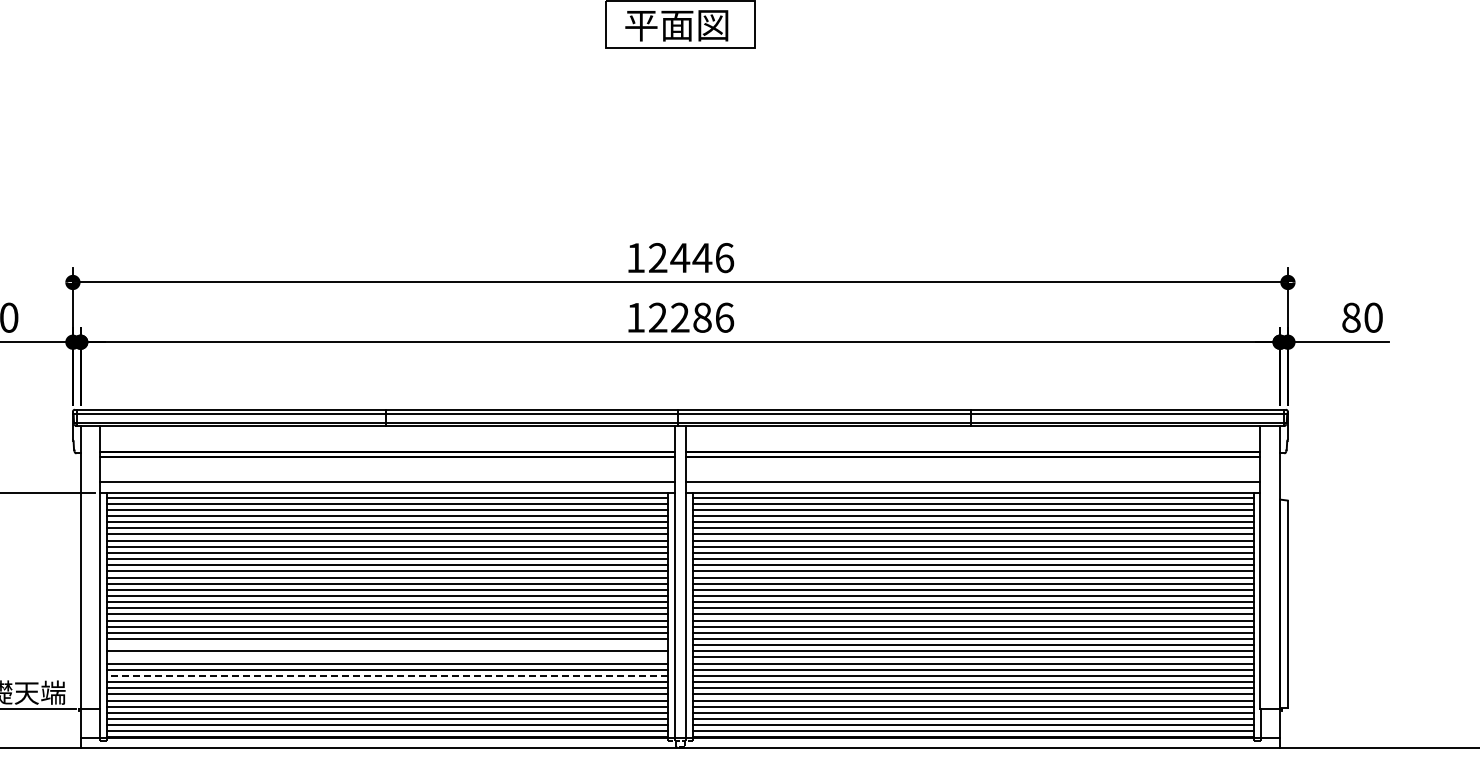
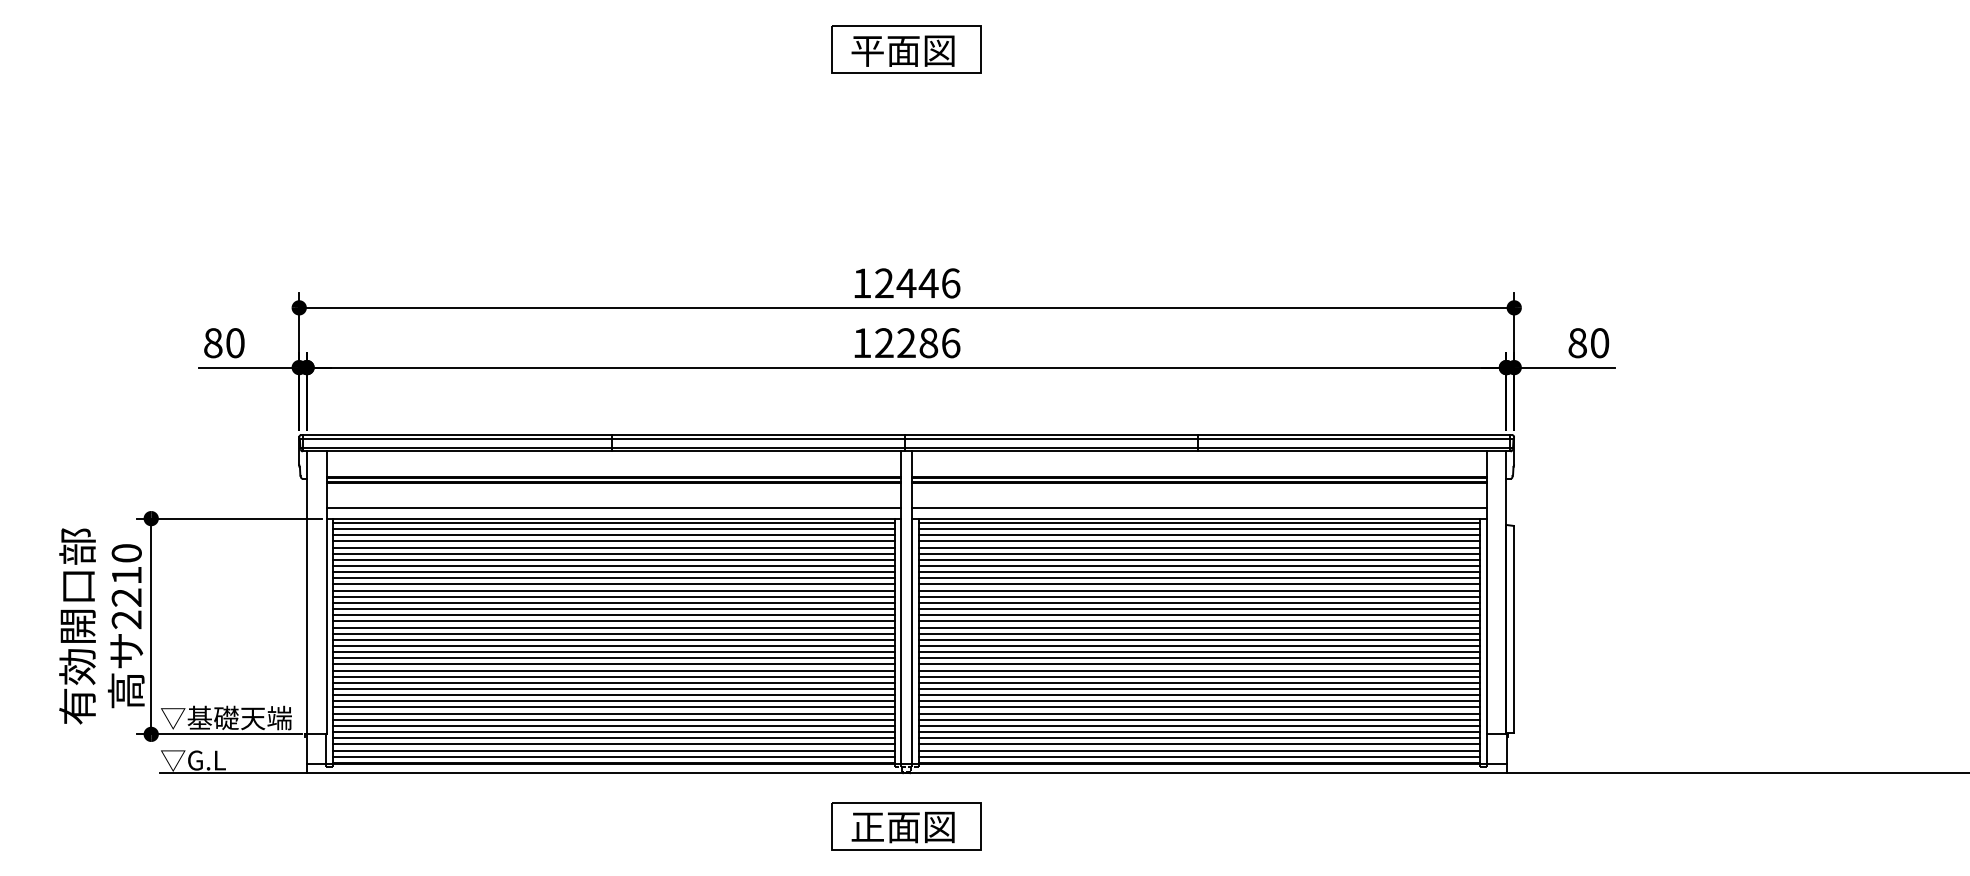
line: (387, 645) -> (613, 670), added
line: (387, 657) -> (613, 682), added
line: (387, 676) -> (613, 701), dashed -> solid

